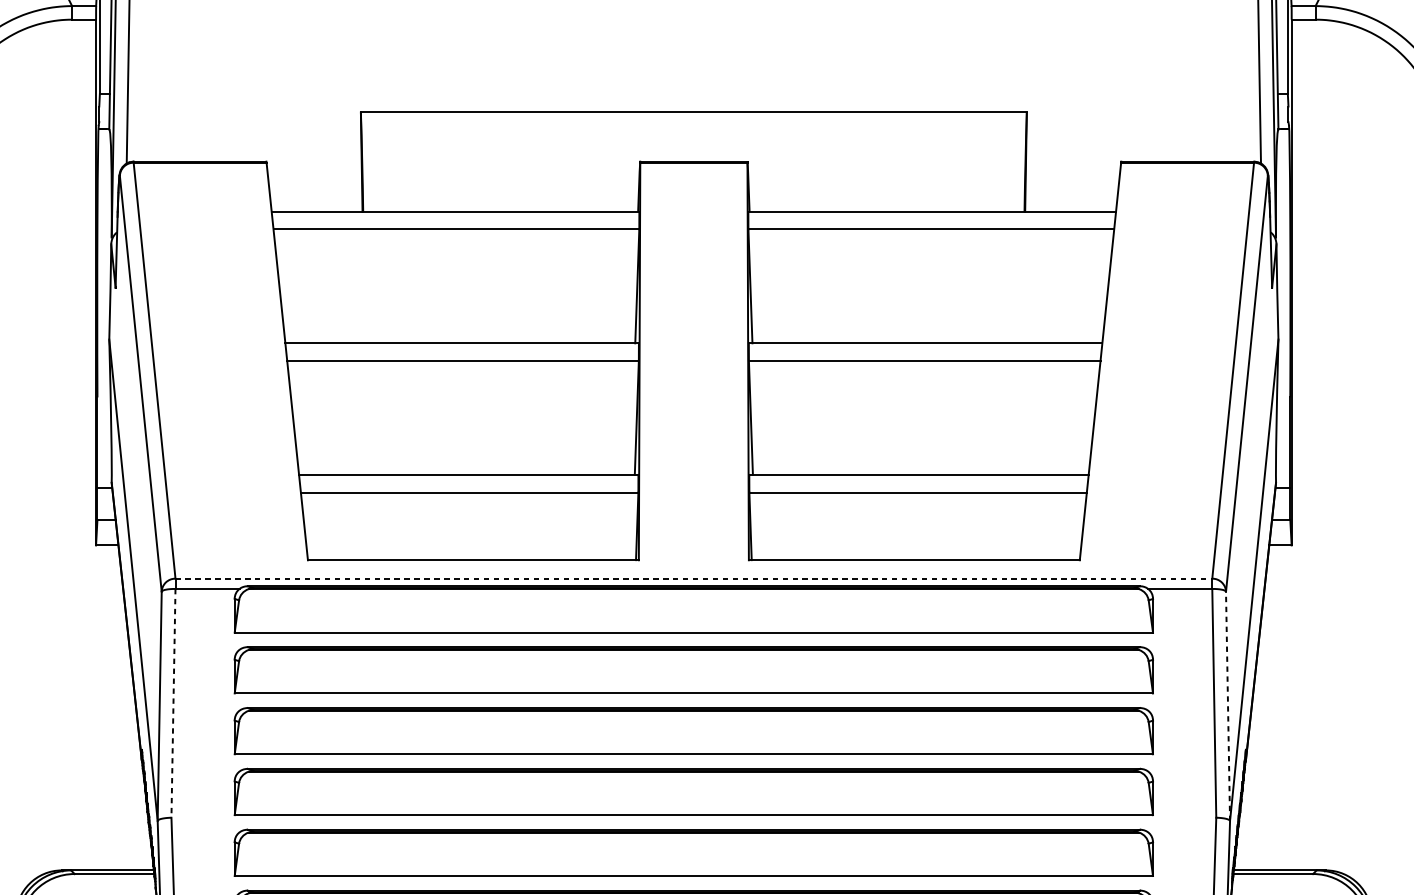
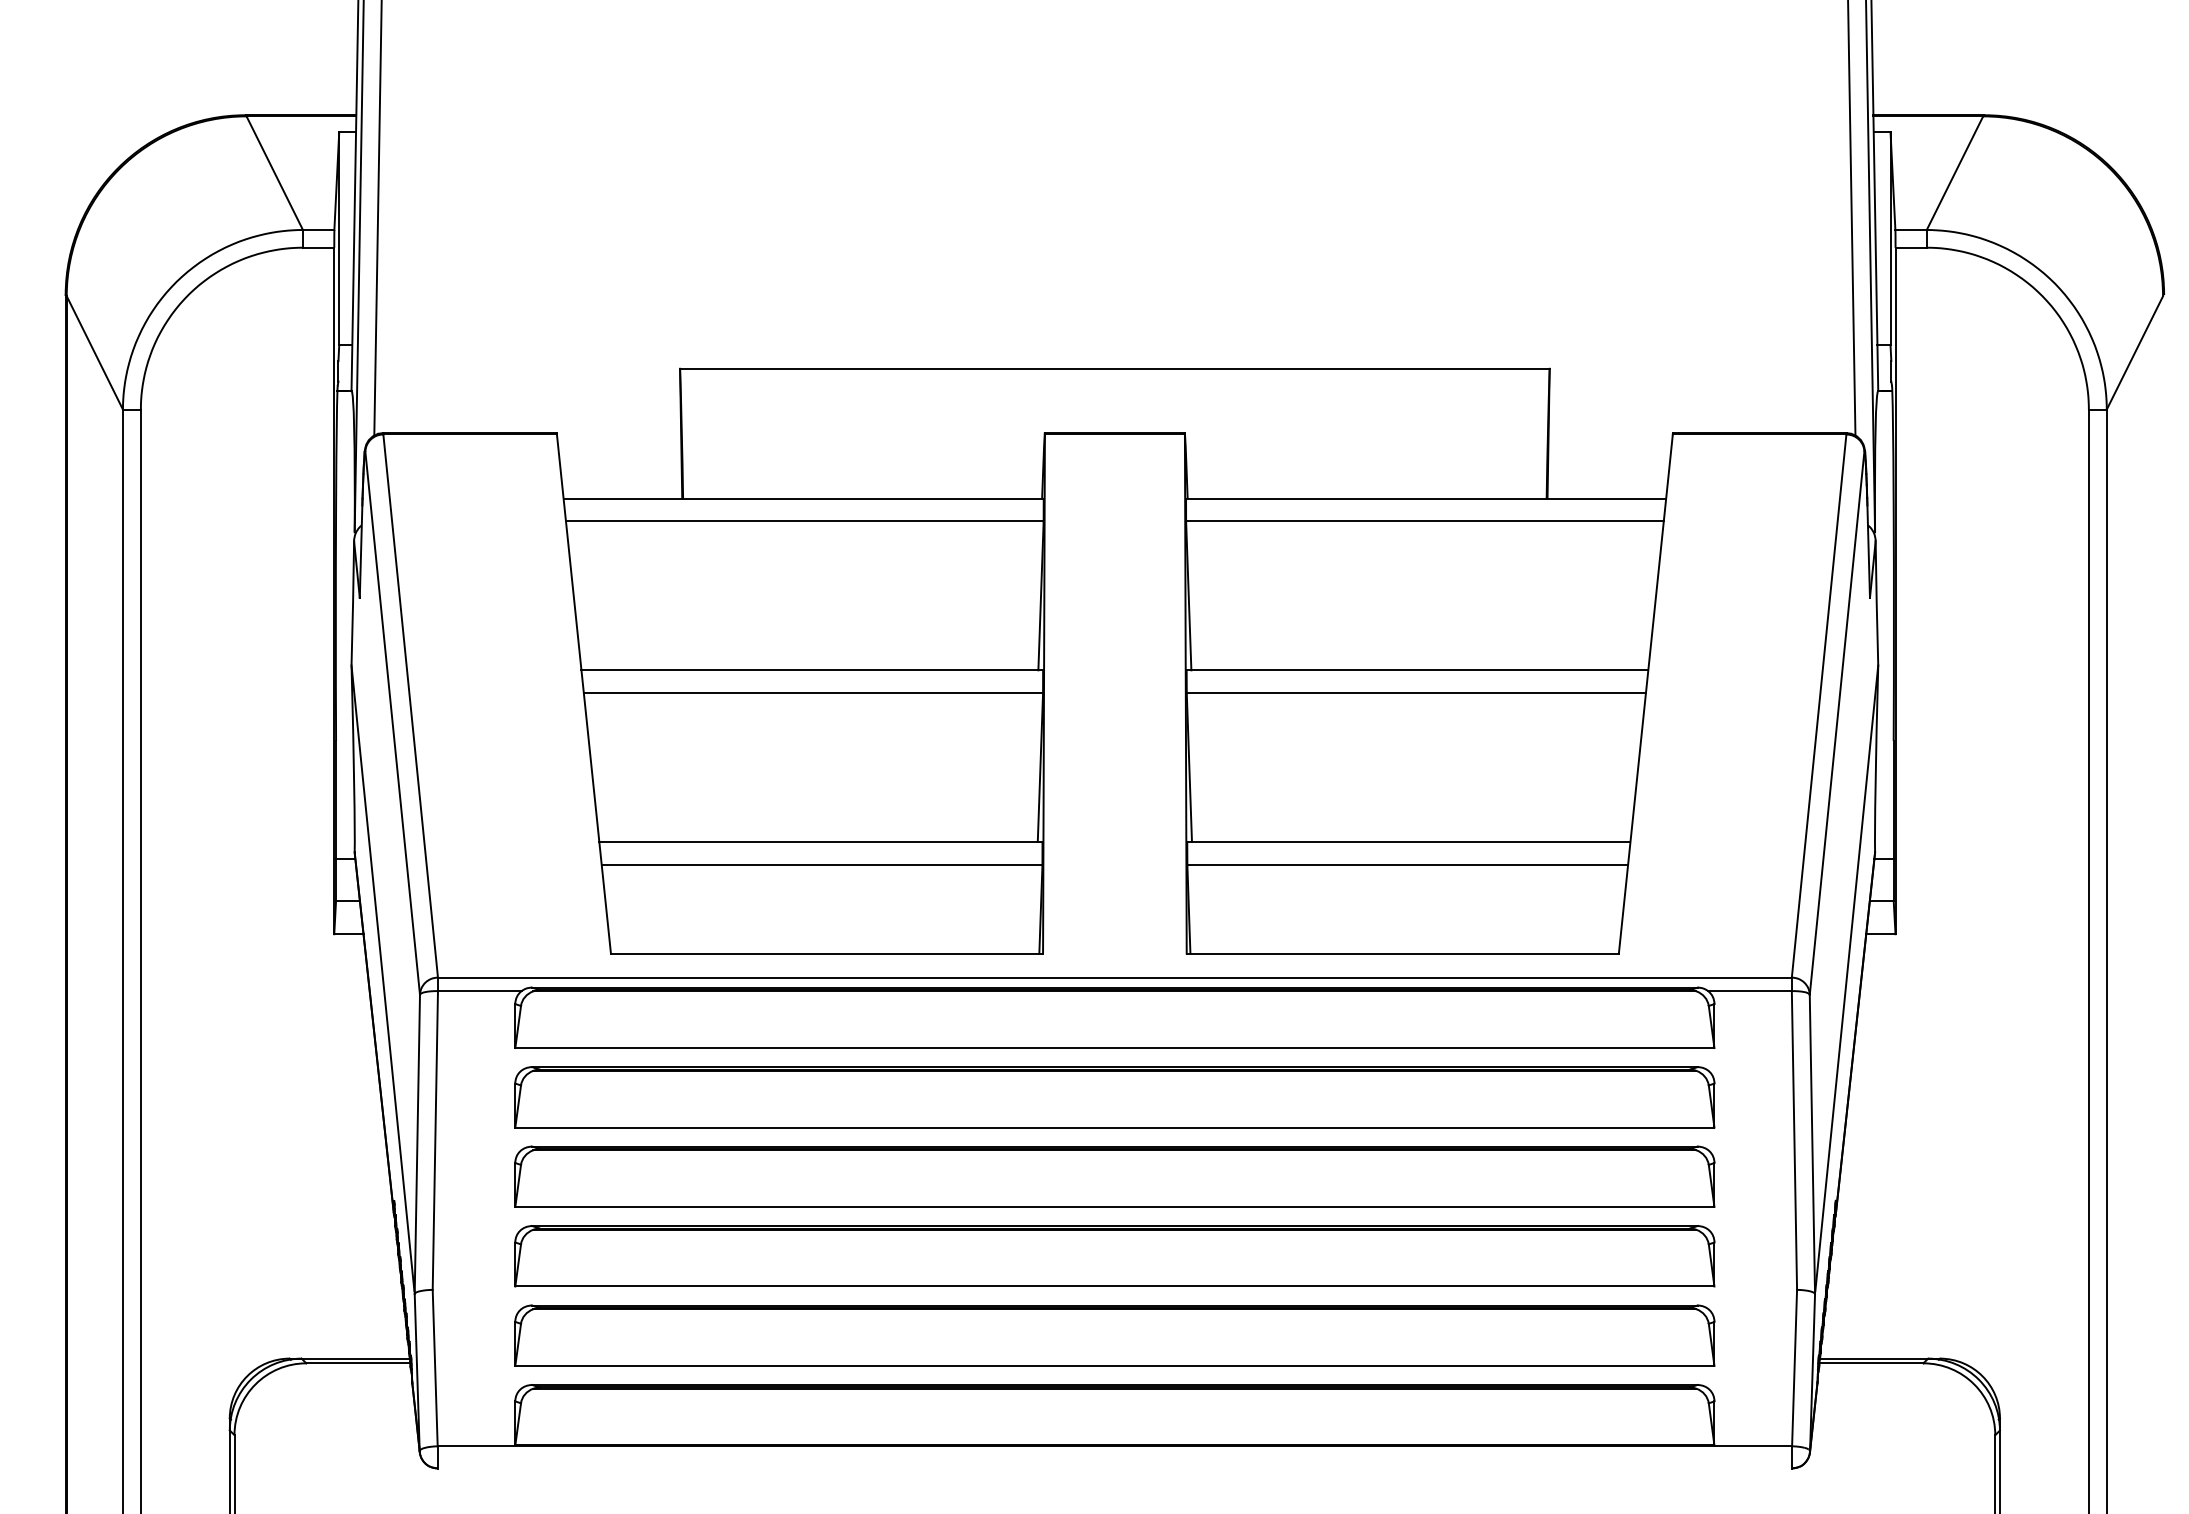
line: (693, 578) -> (1114, 977), dashed -> solid
line: (173, 704) -> (435, 1141), dashed -> solid
line: (1228, 706) -> (1812, 1144), dashed -> solid

